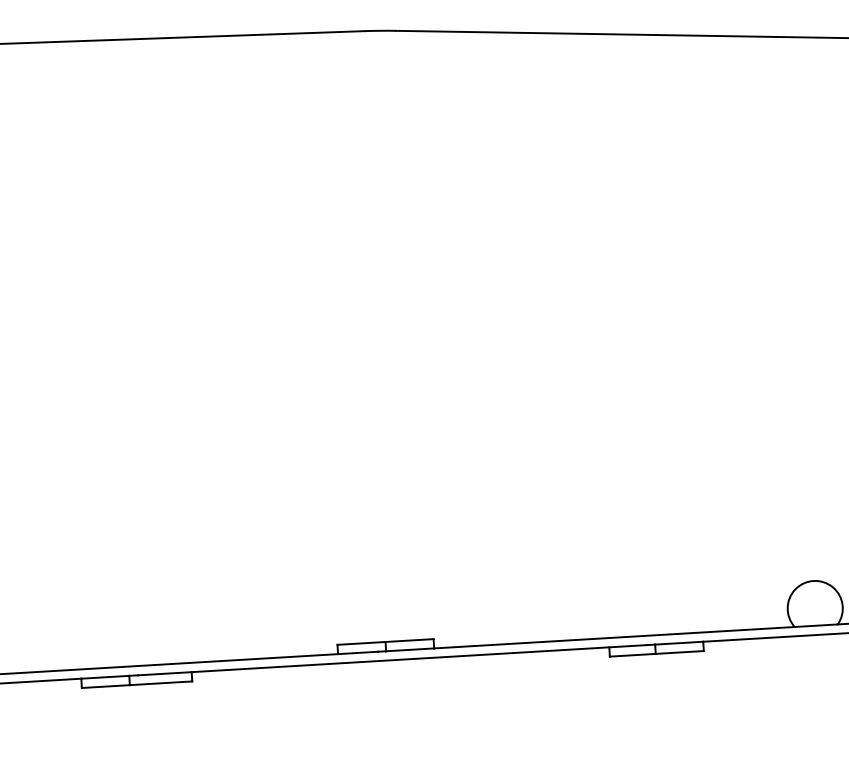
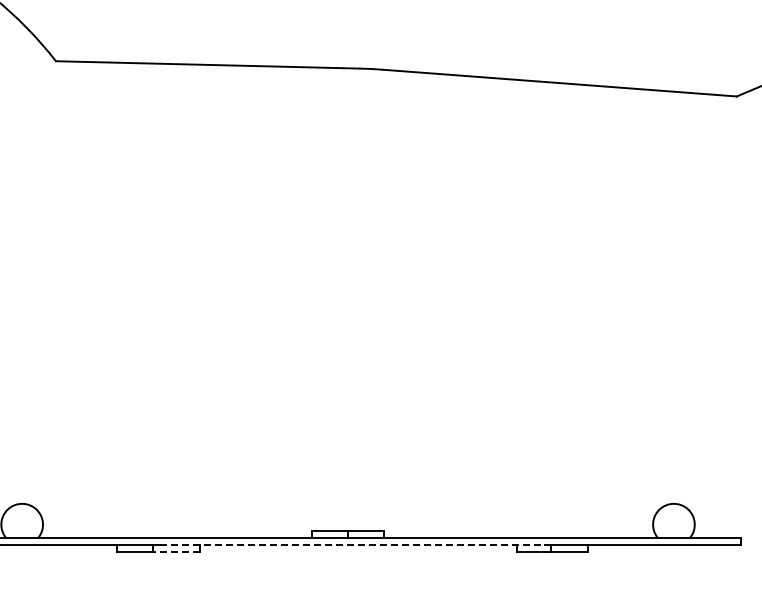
line: (392, 659) -> (352, 544), solid -> dashed
line: (160, 682) -> (176, 551), solid -> dashed

